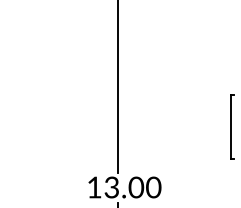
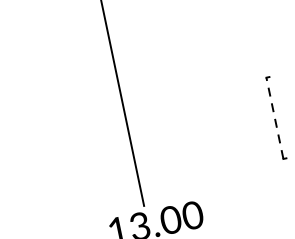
line: (231, 126) -> (274, 117), solid -> dashed

